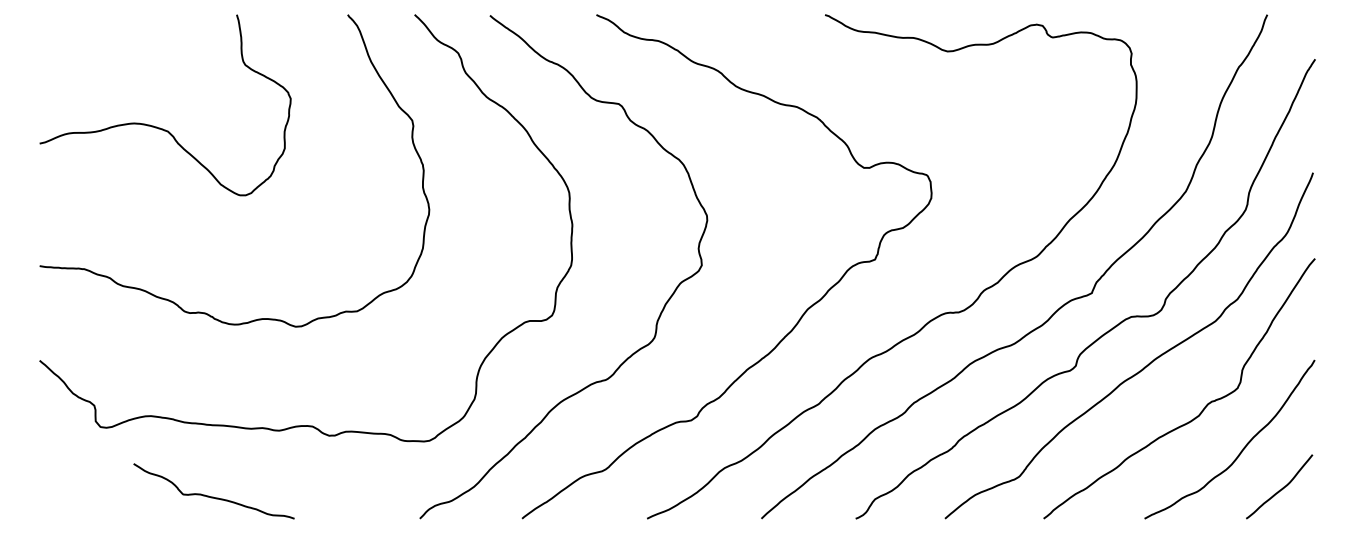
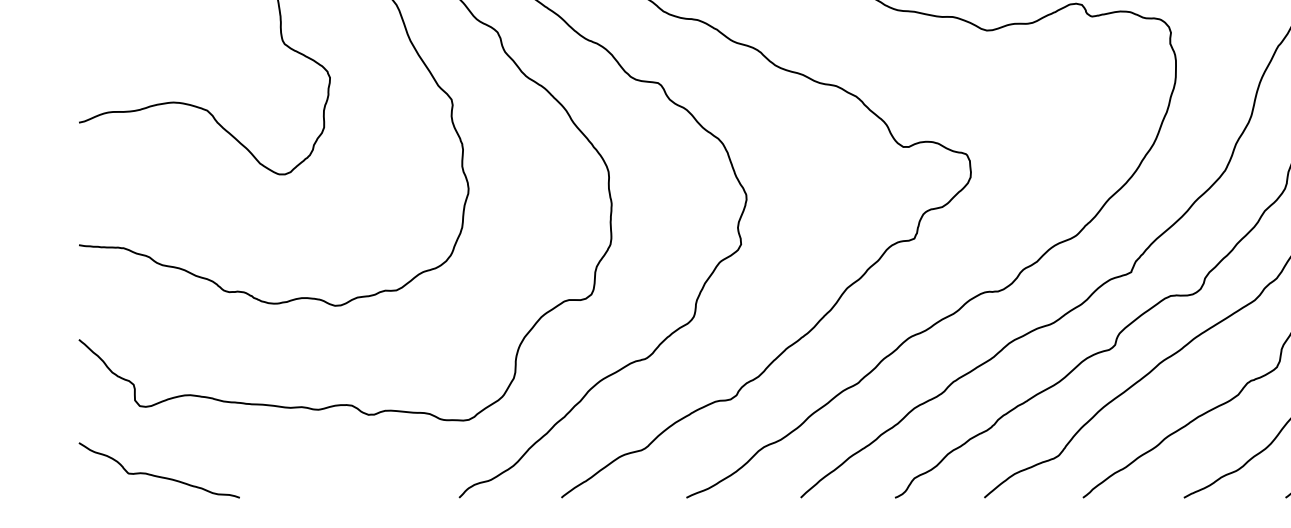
curve: (213, 496) -> (158, 475), moved

